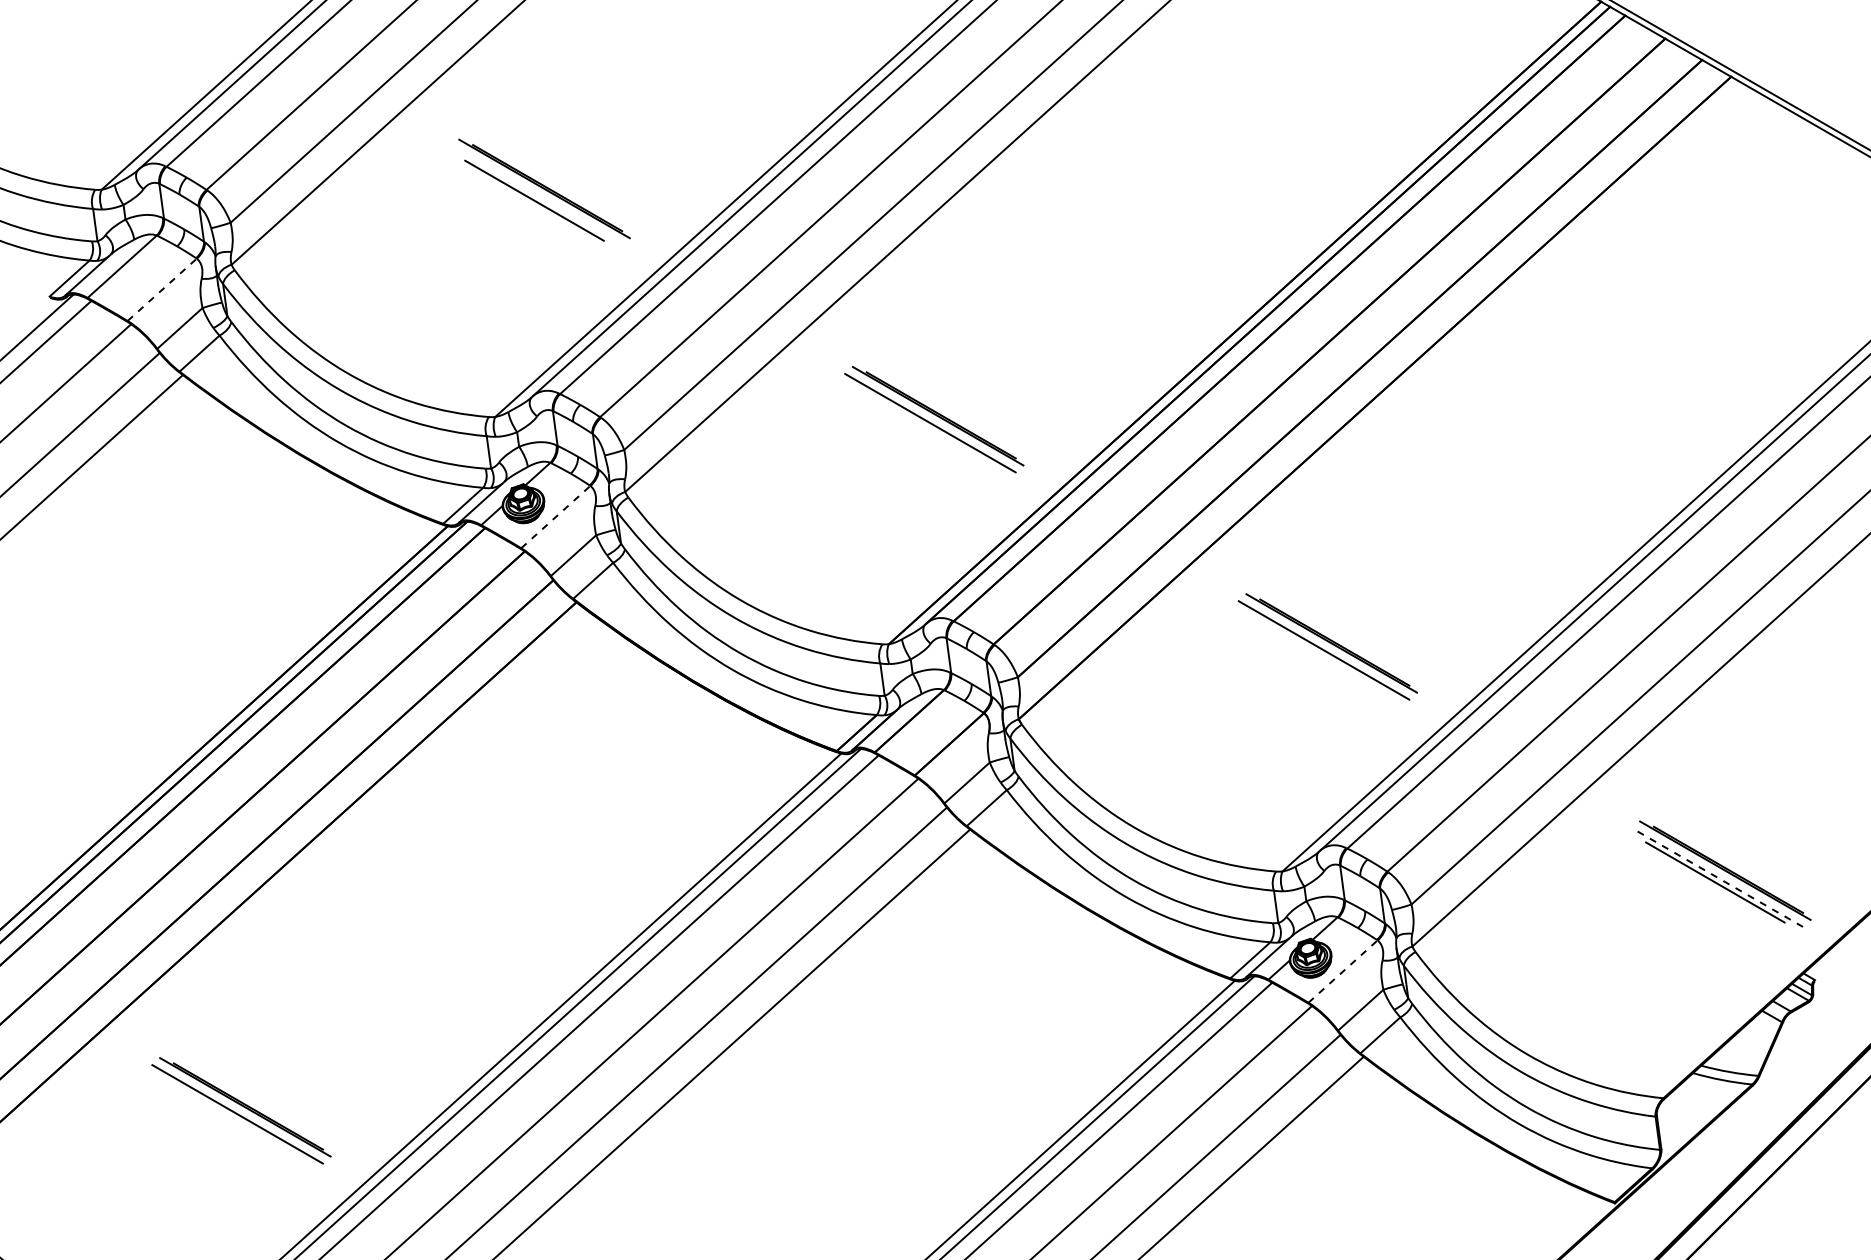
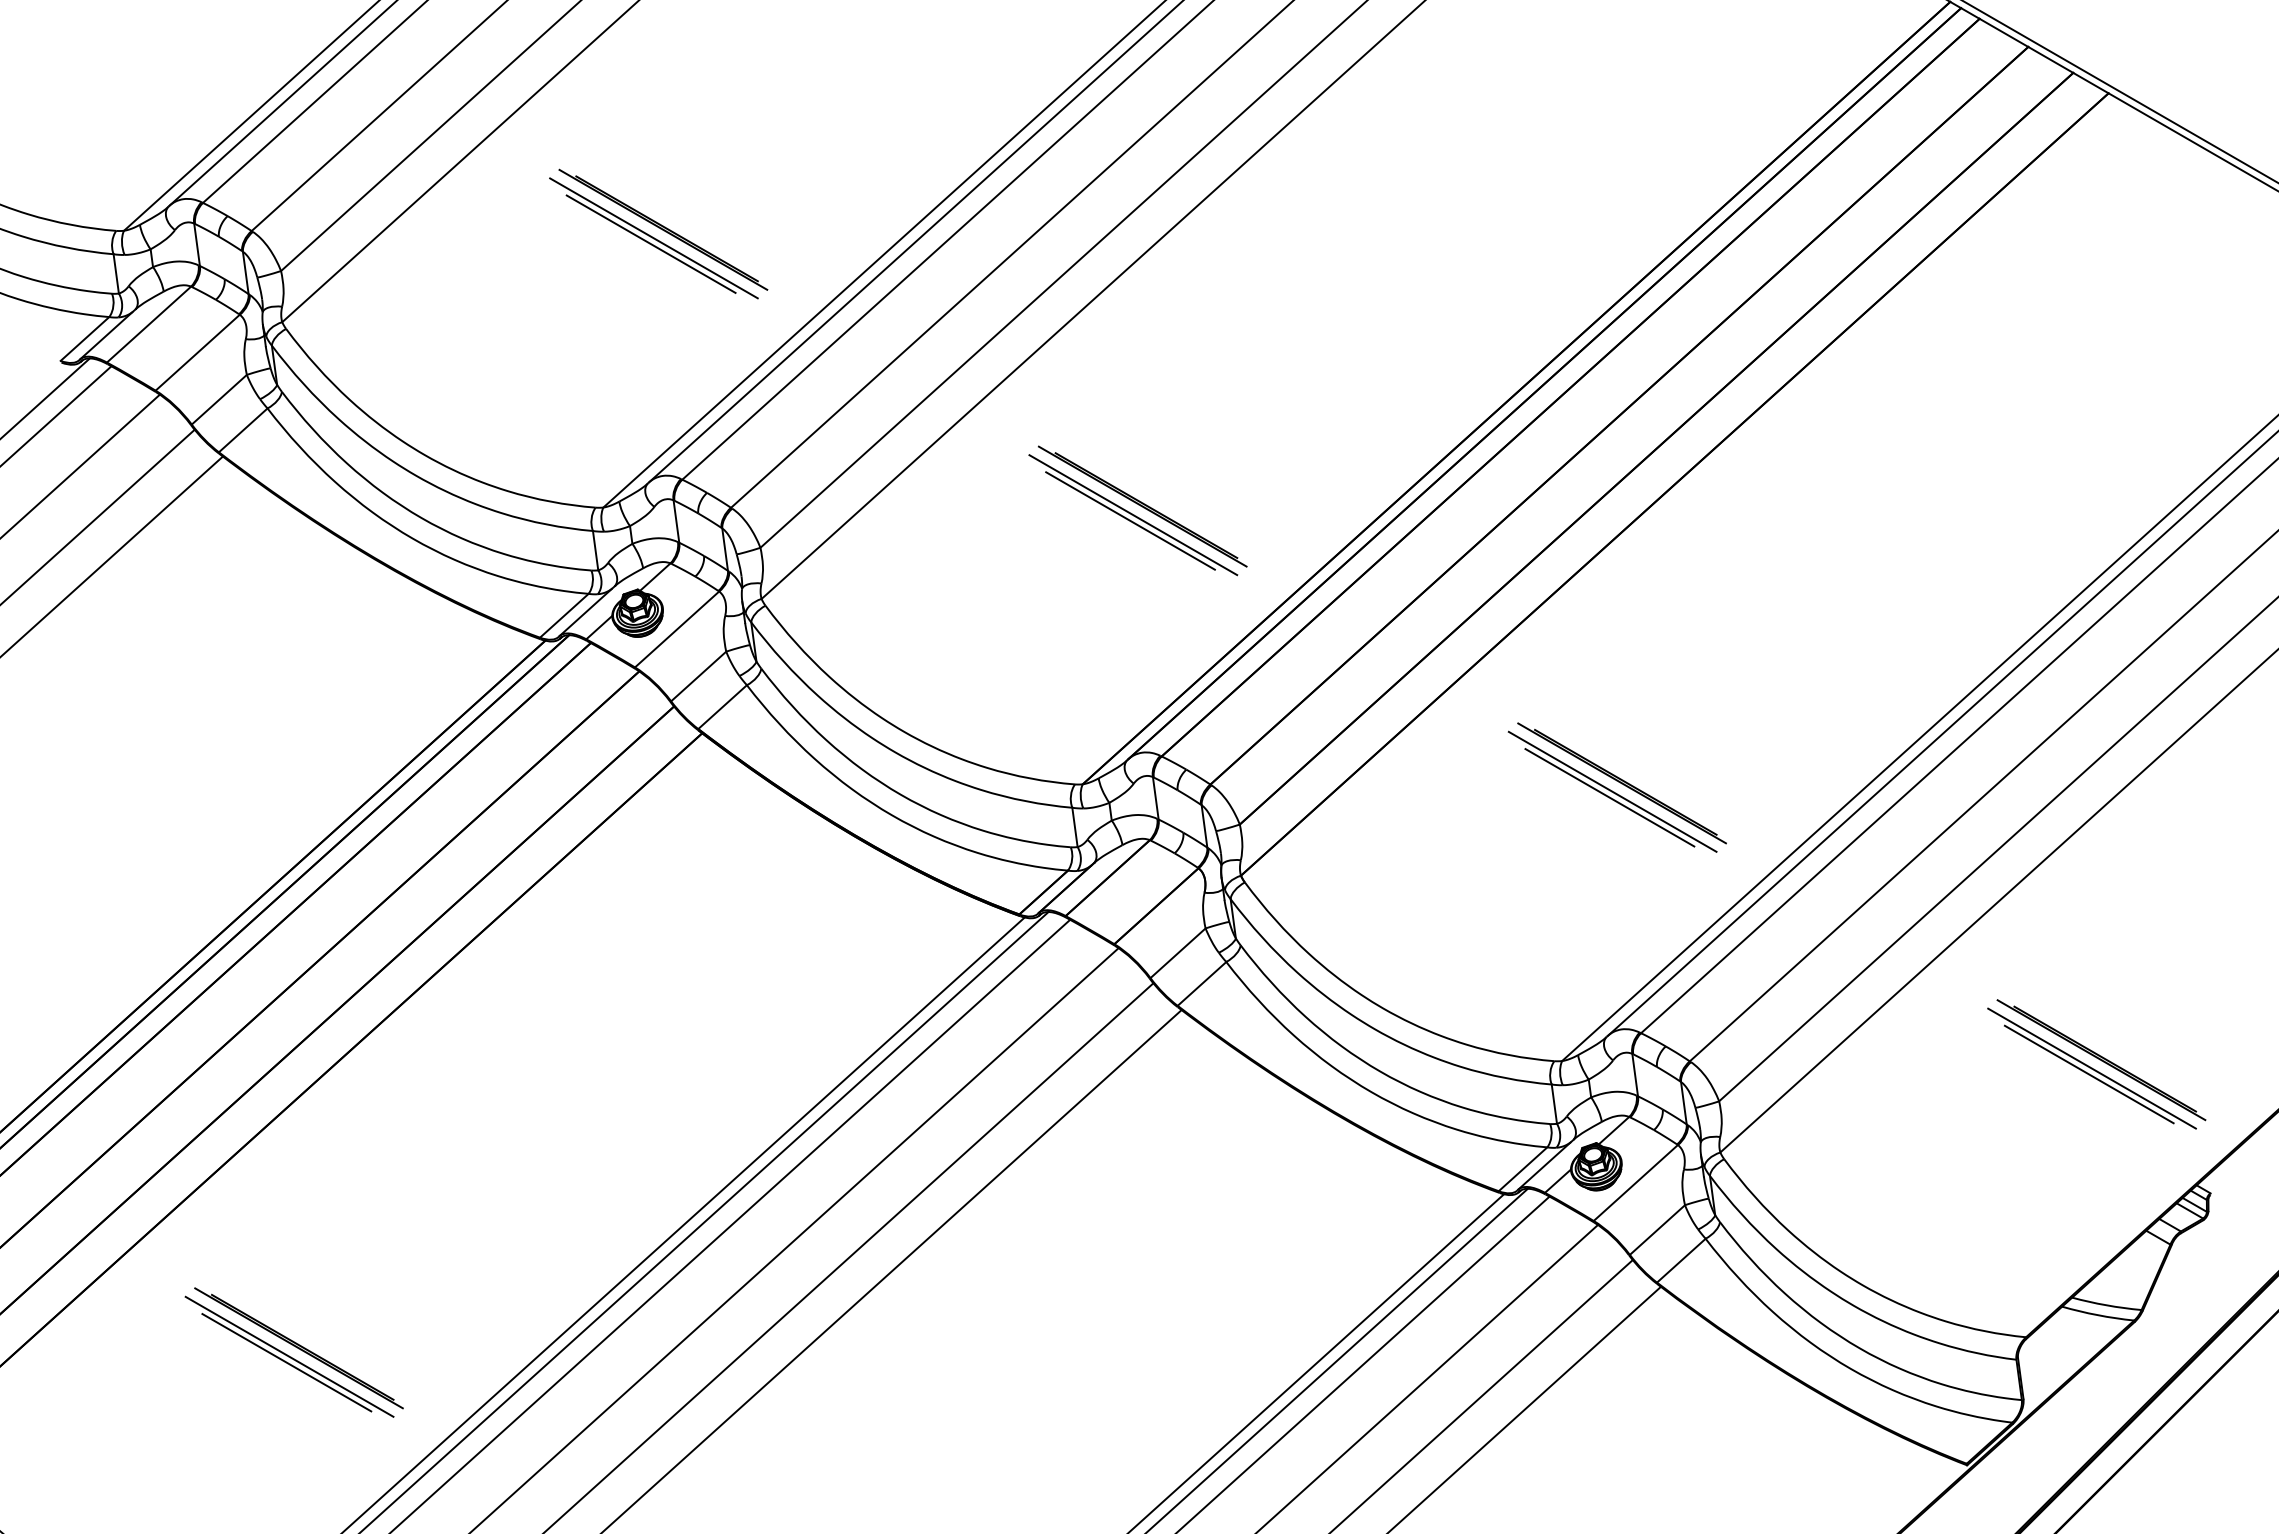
line: (536, 196) -> (653, 238), added
line: (162, 289) -> (197, 352), dashed -> solid
line: (928, 427) -> (1130, 520), added
line: (556, 517) -> (677, 629), dashed -> solid
line: (1321, 655) -> (1609, 797), added
line: (1718, 877) -> (2092, 1068), dashed -> solid
line: (1342, 971) -> (1635, 1183), dashed -> solid
line: (235, 1118) -> (286, 1362), added

